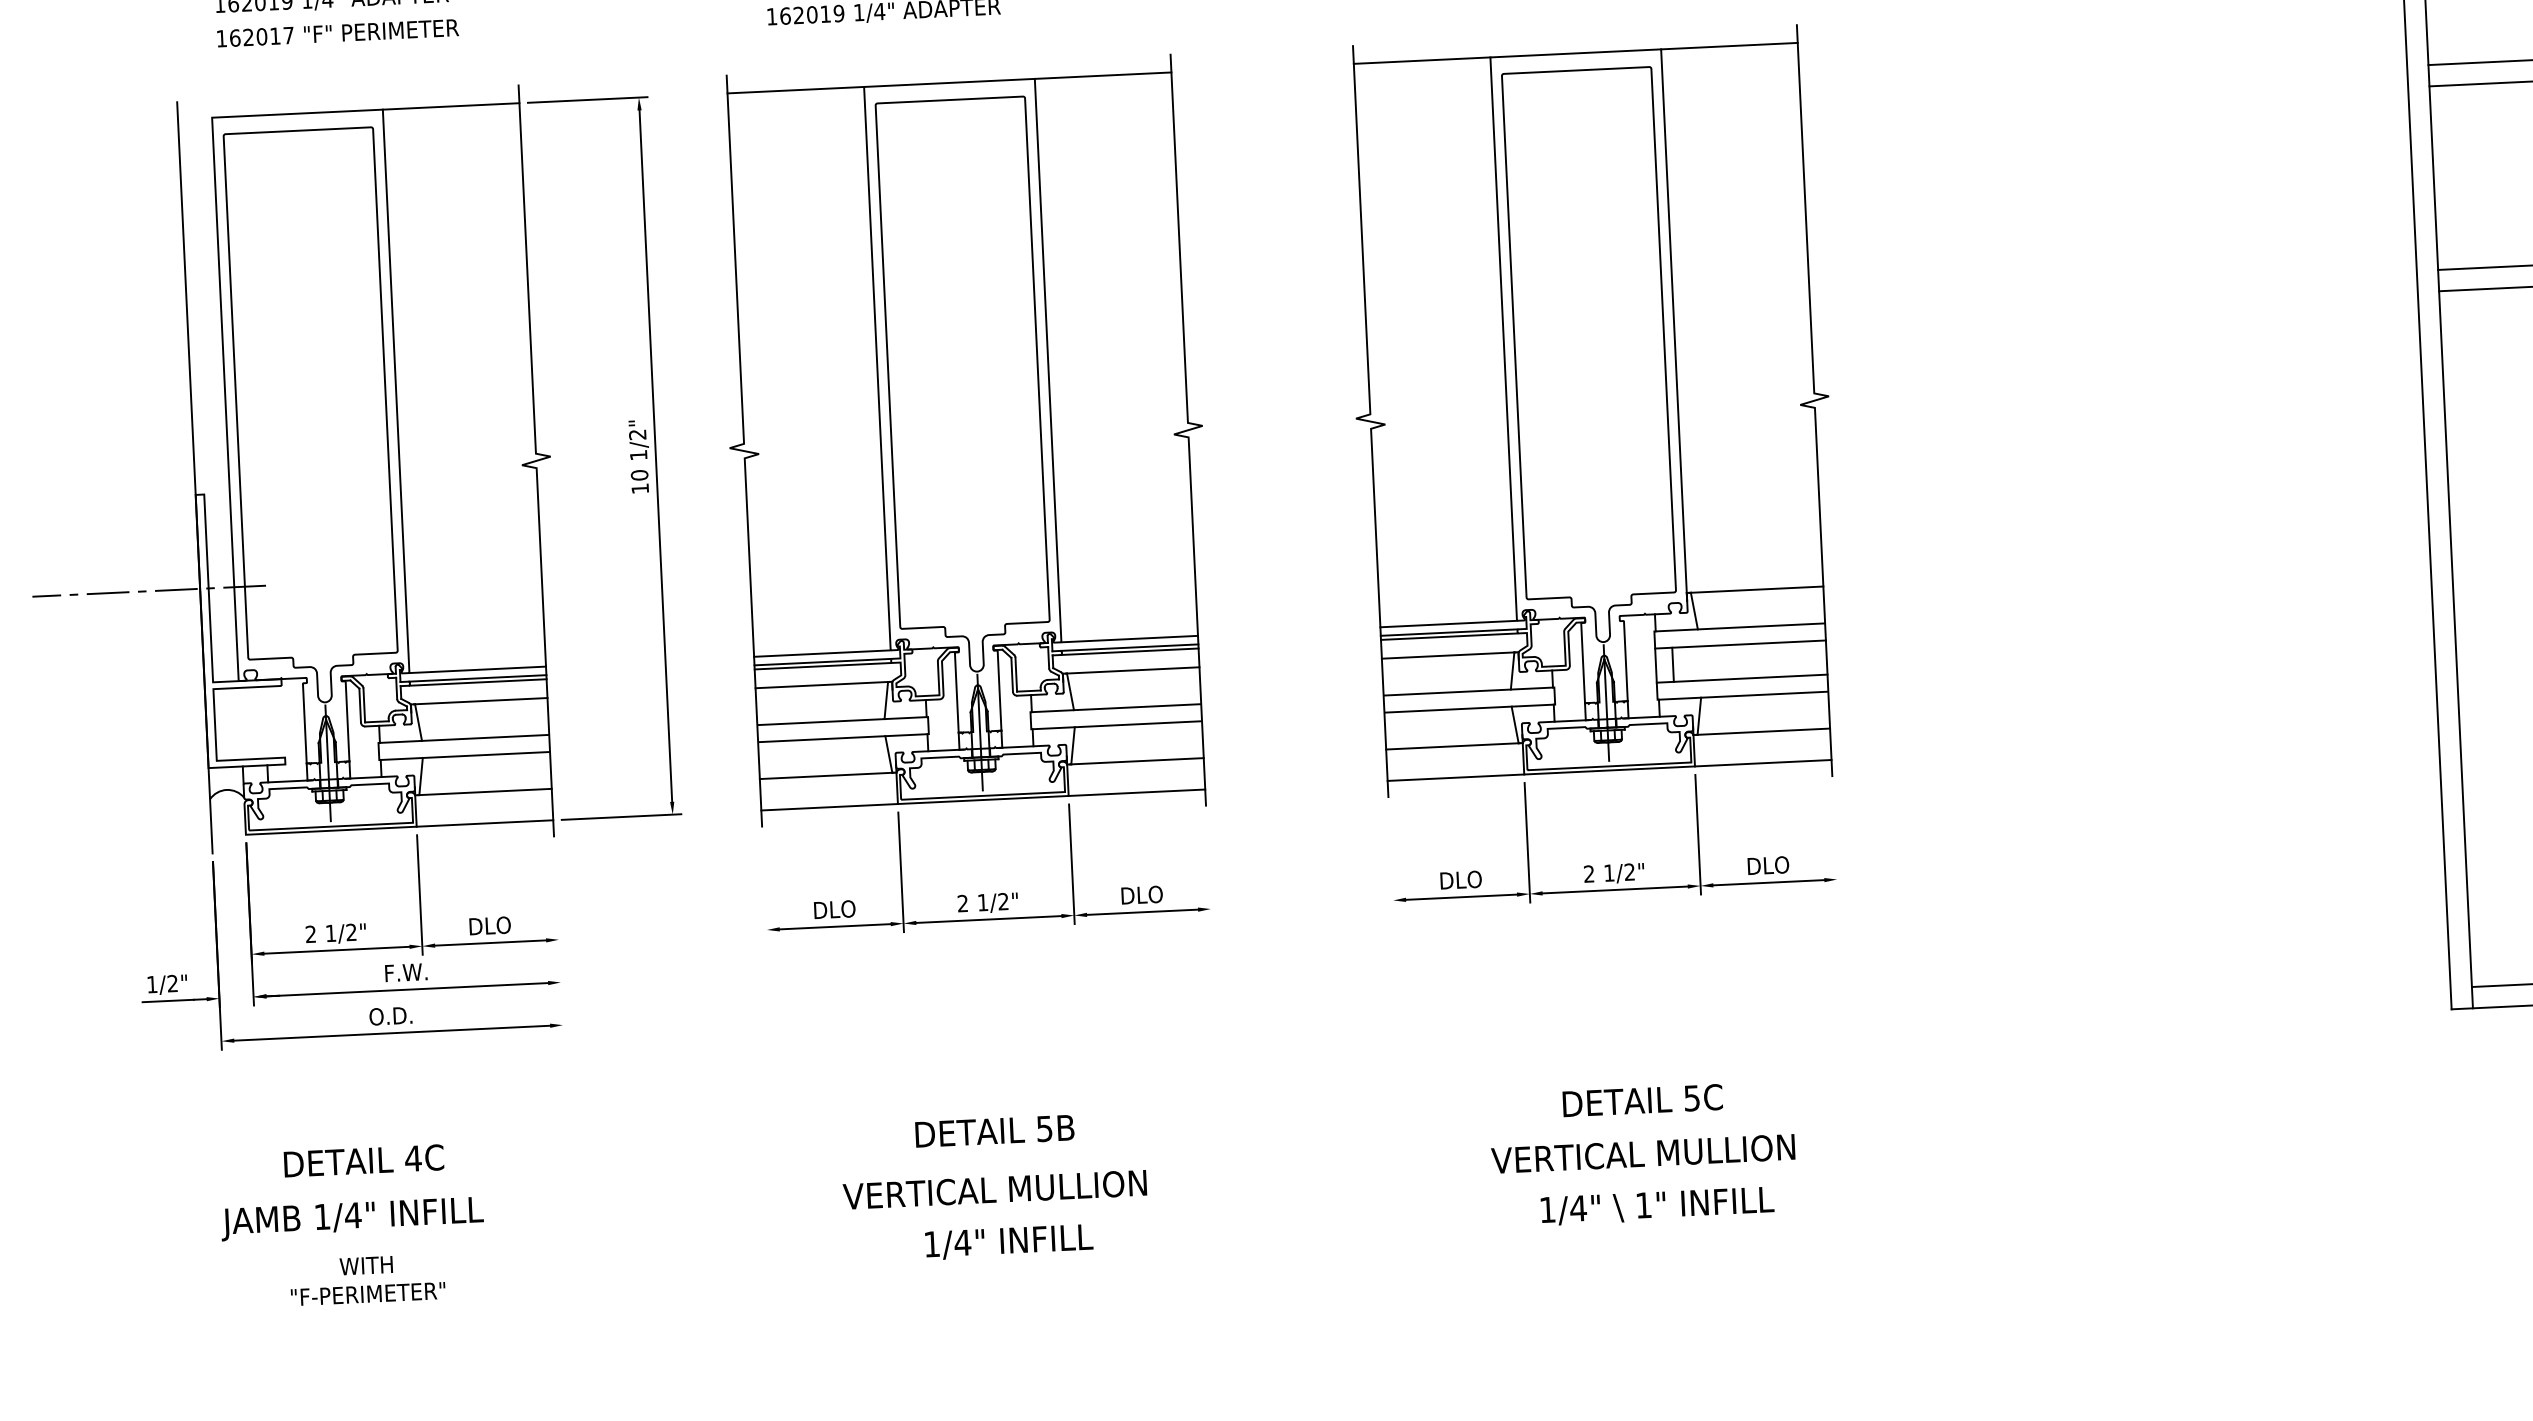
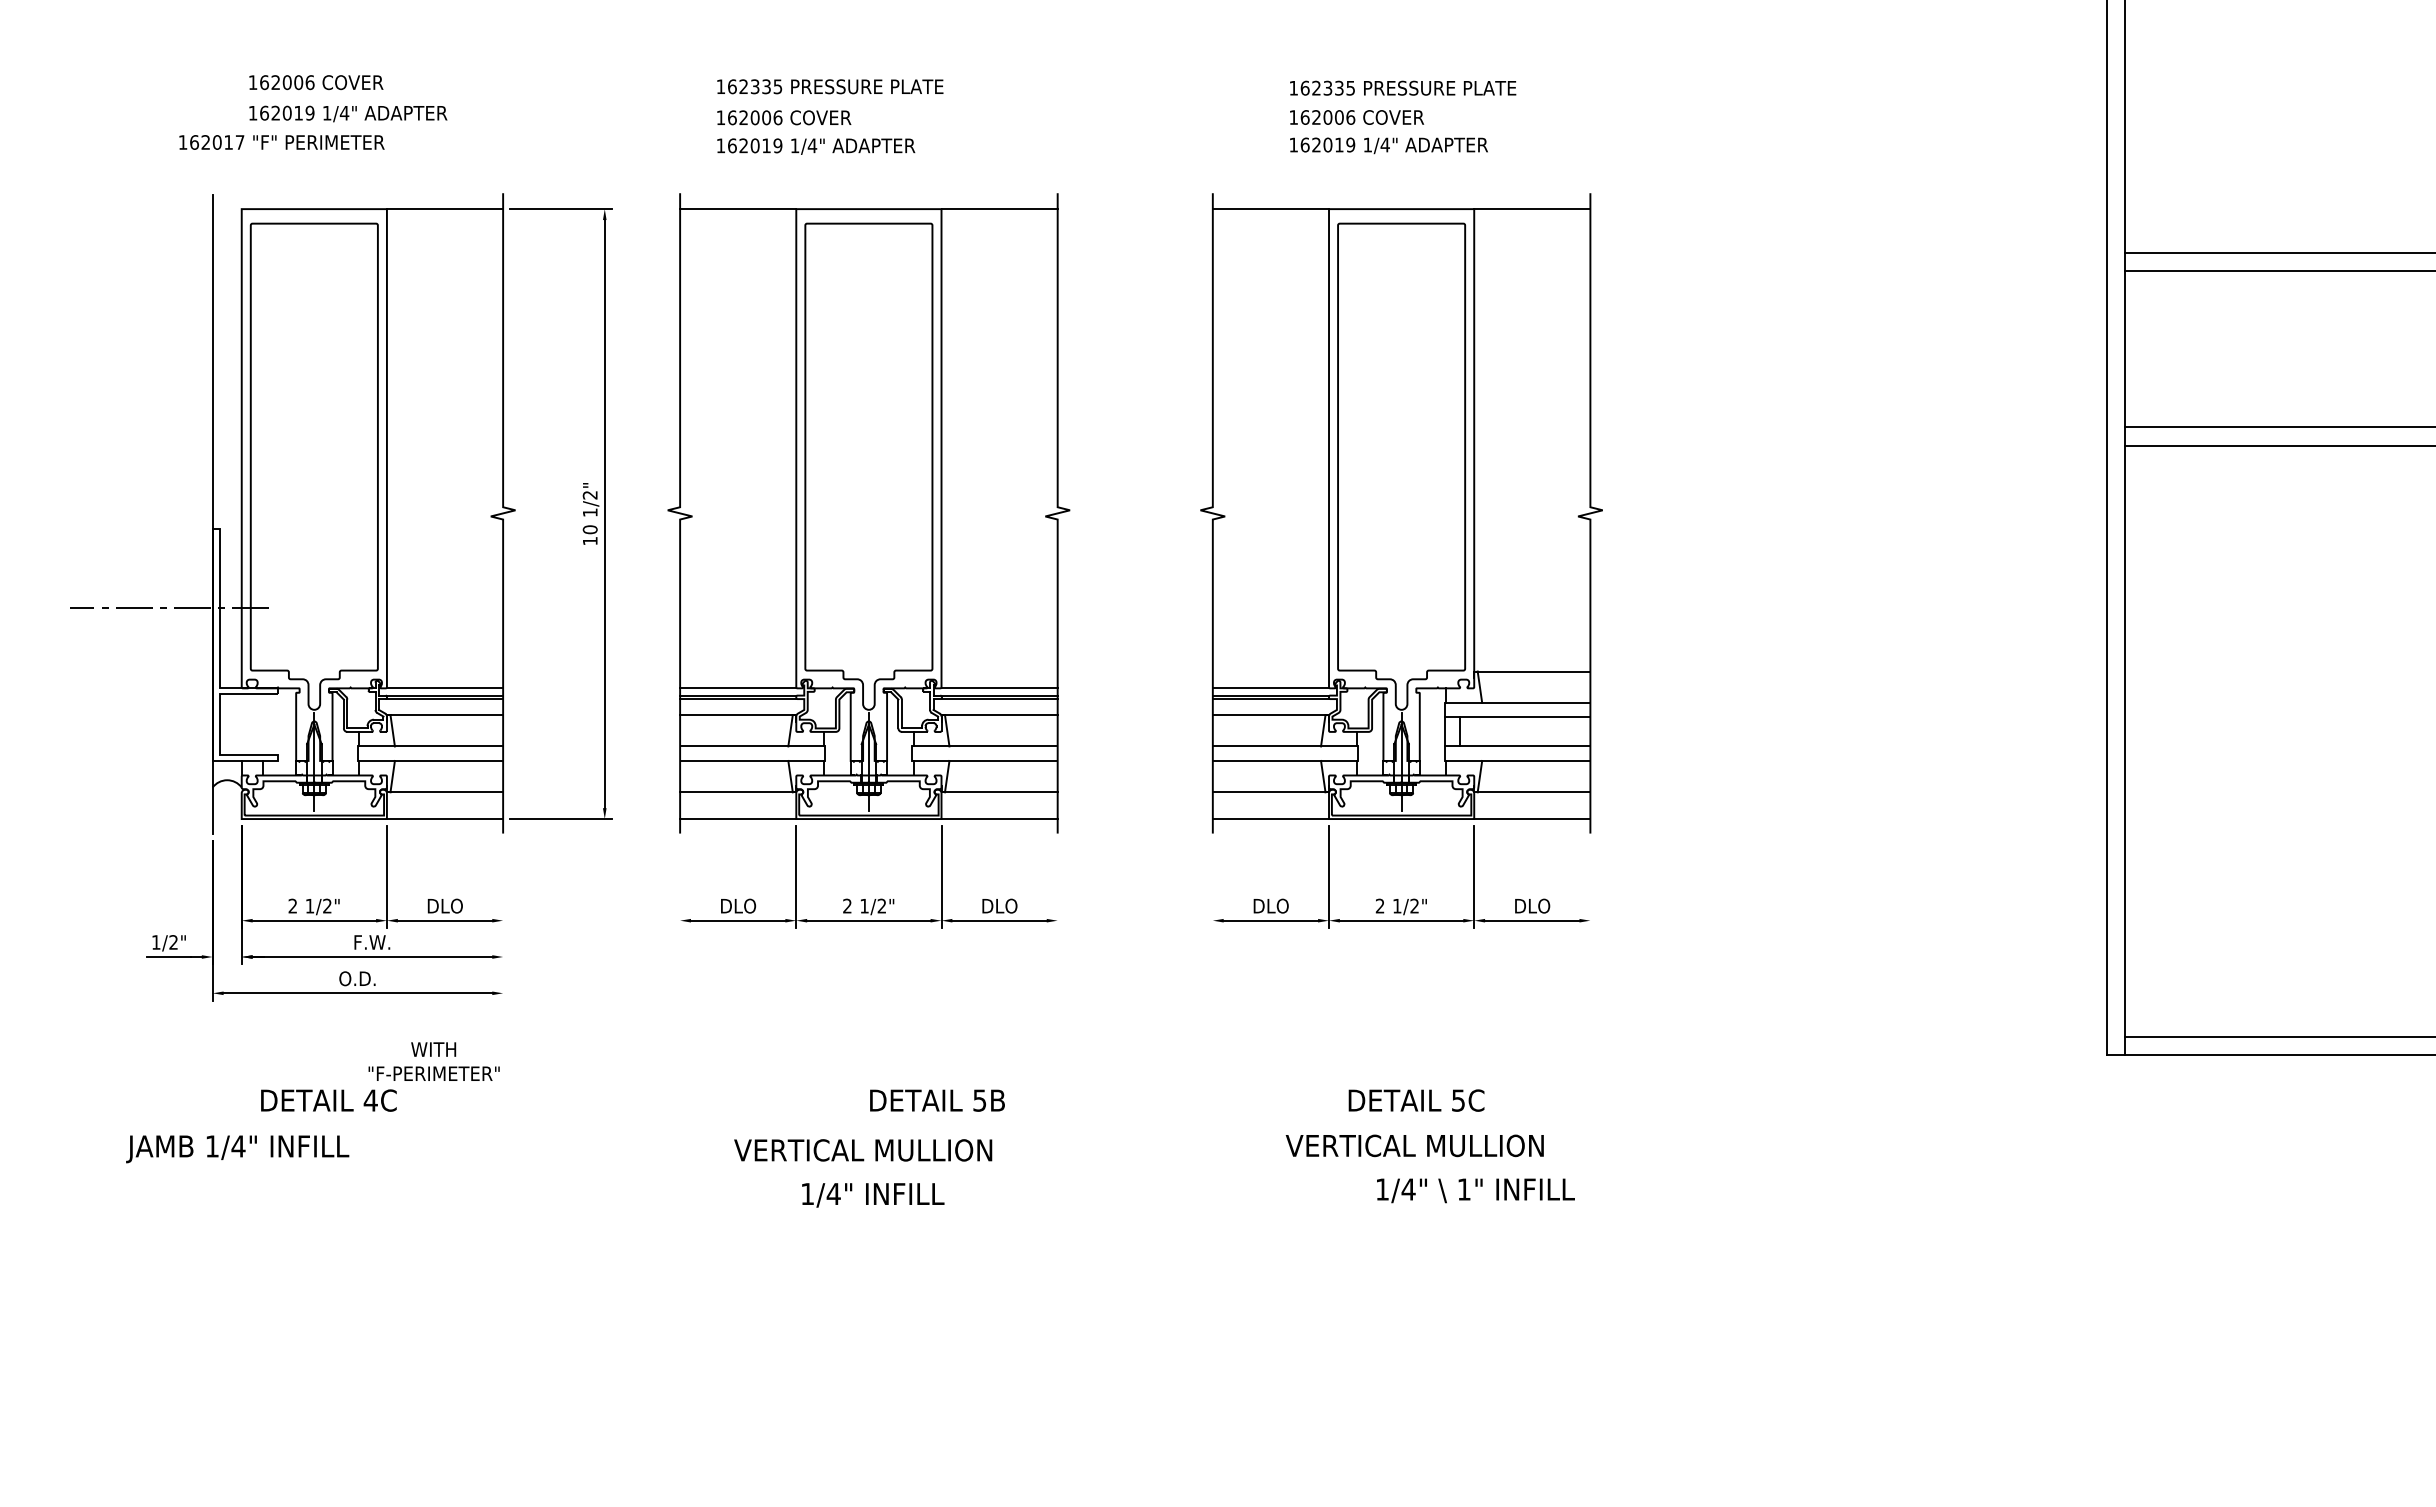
text: (337, 33) -> (281, 142), moved
text: (994, 1131) -> (937, 1100), moved
text: (1657, 1205) -> (1475, 1190), moved
text: (352, 1219) -> (237, 1149), moved
text: (366, 1279) -> (433, 1061), moved

